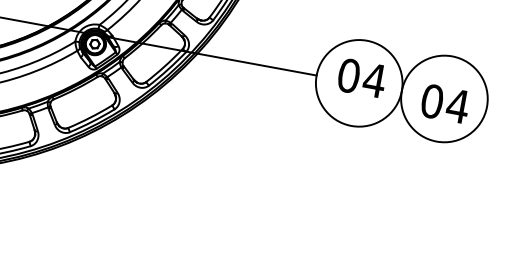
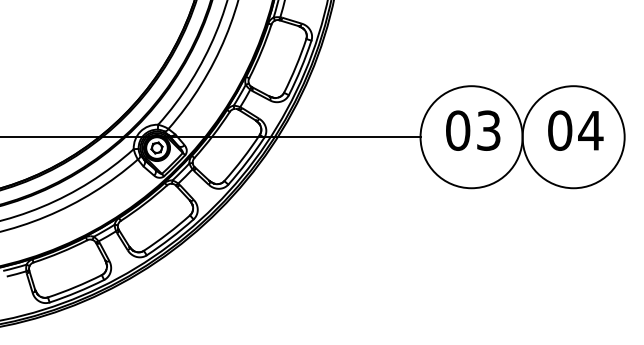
text: (374, 80) -> (488, 130), 04 -> 03
text: (445, 103) -> (575, 130), moved

